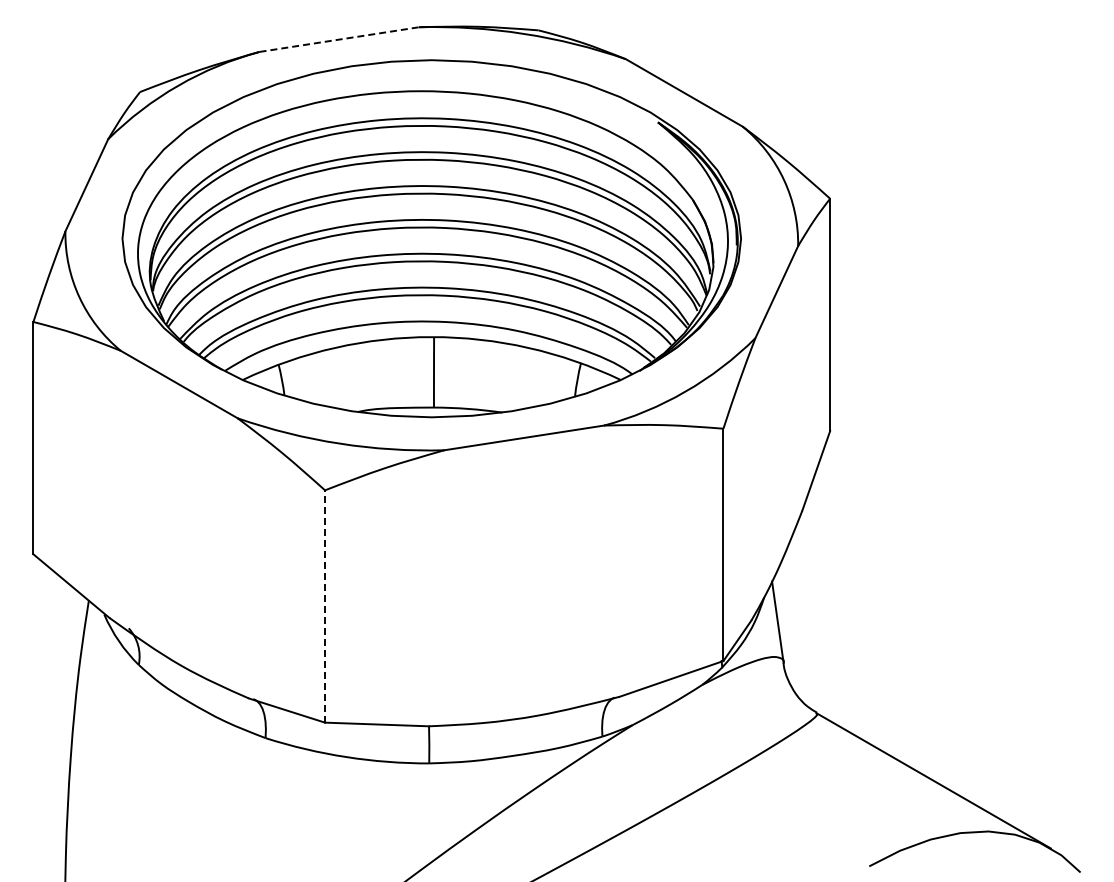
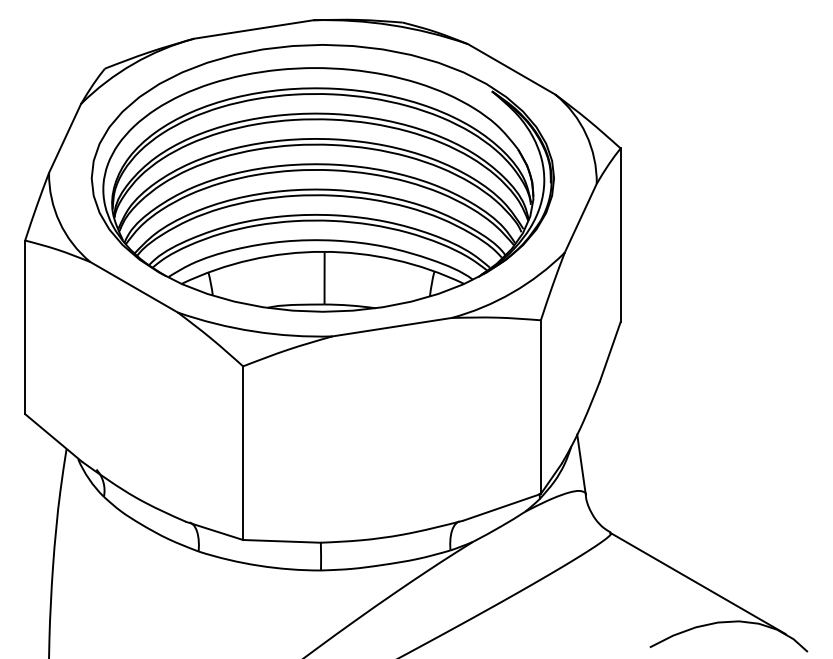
line: (339, 39) -> (253, 29), dashed -> solid
line: (325, 605) -> (243, 452), dashed -> solid

